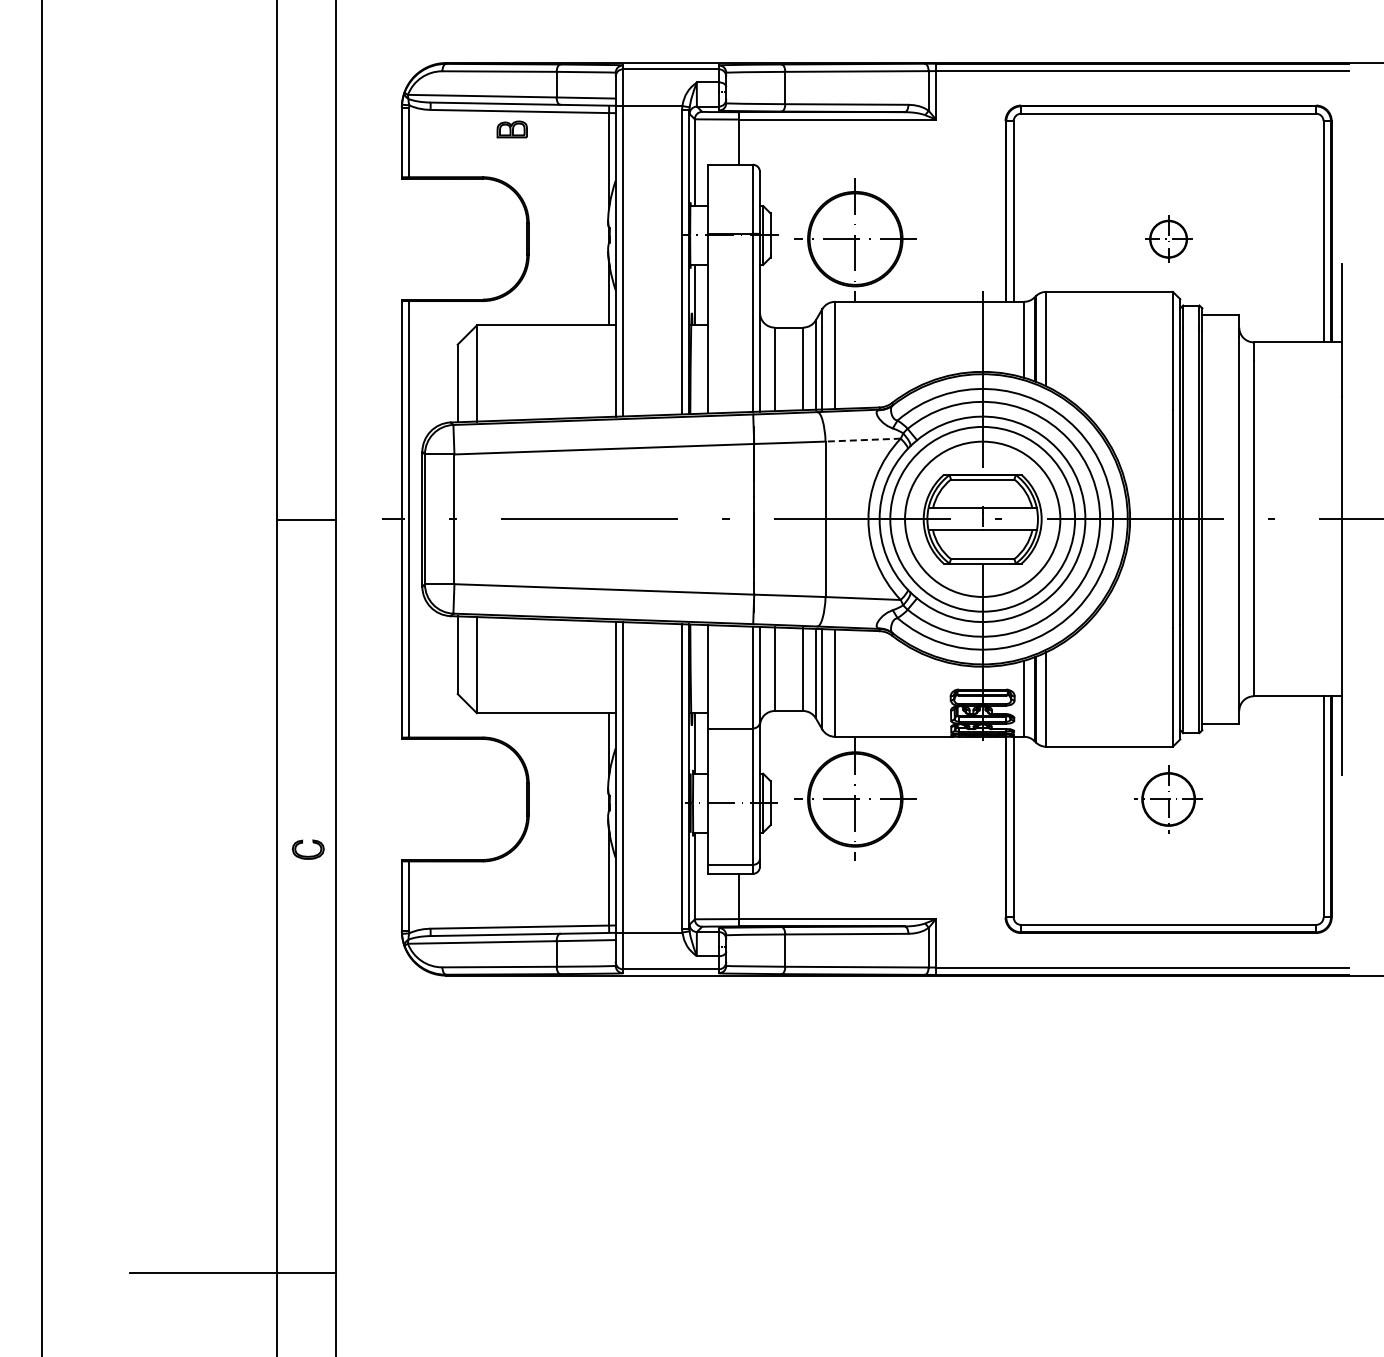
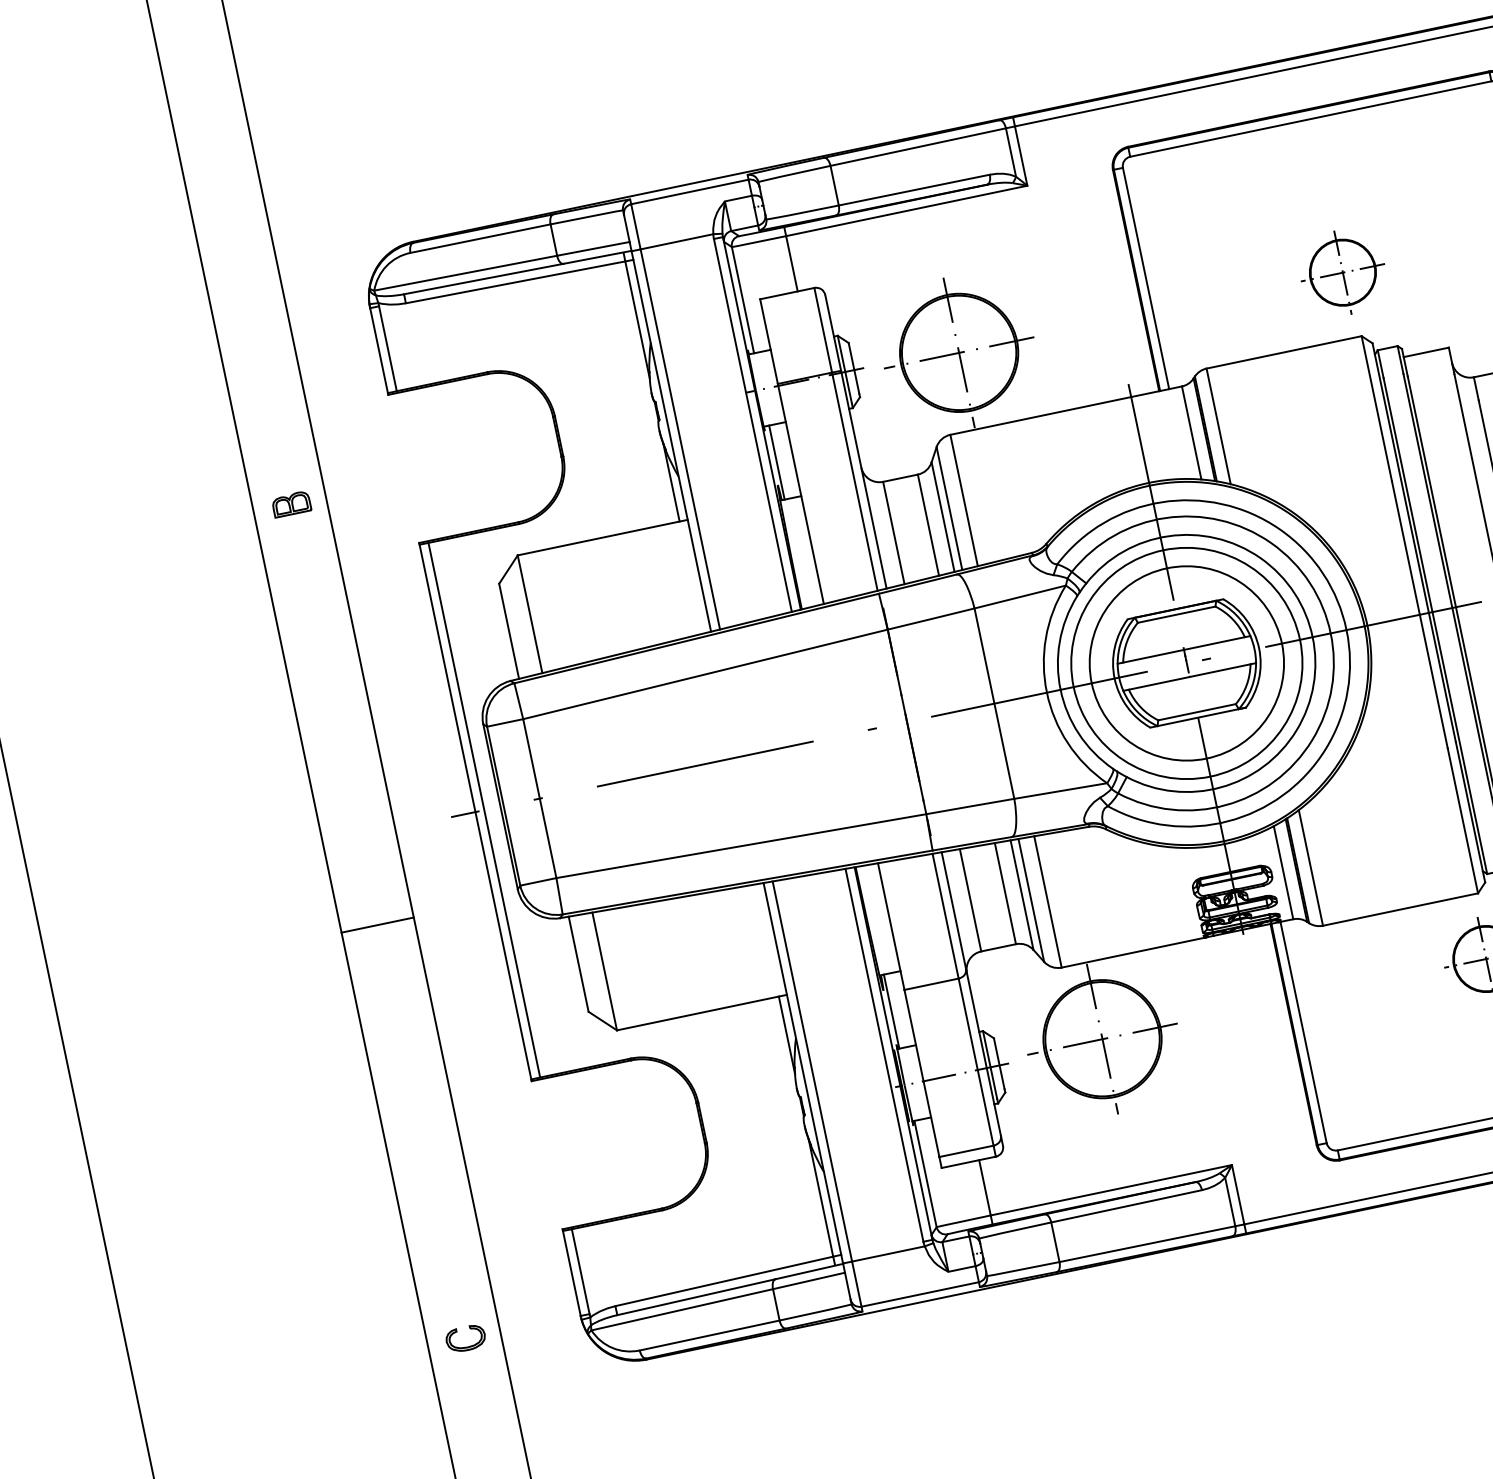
part: (511, 129) -> (290, 504), moved
part: (1168, 239) -> (1342, 273), size x1.43
line: (863, 440) -> (1020, 597), dashed -> solid
line: (306, 519) -> (377, 924), moved
part: (307, 849) -> (464, 1338), moved

